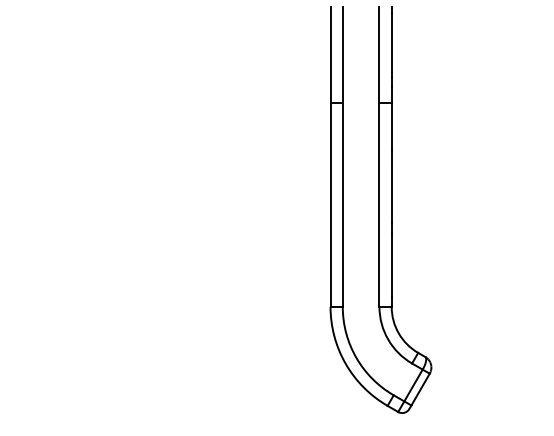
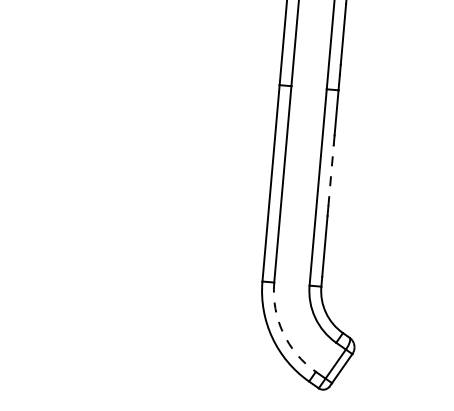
line: (391, 191) -> (330, 175), solid -> dashed
arc: (356, 357) -> (283, 332), solid -> dashed

